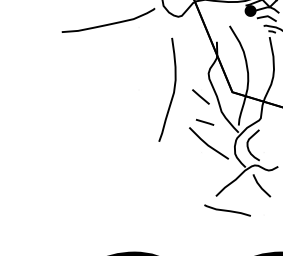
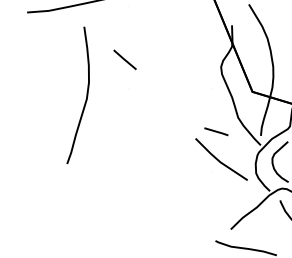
curve: (173, 89) -> (86, 94), moved
line: (200, 96) -> (124, 59), moved

